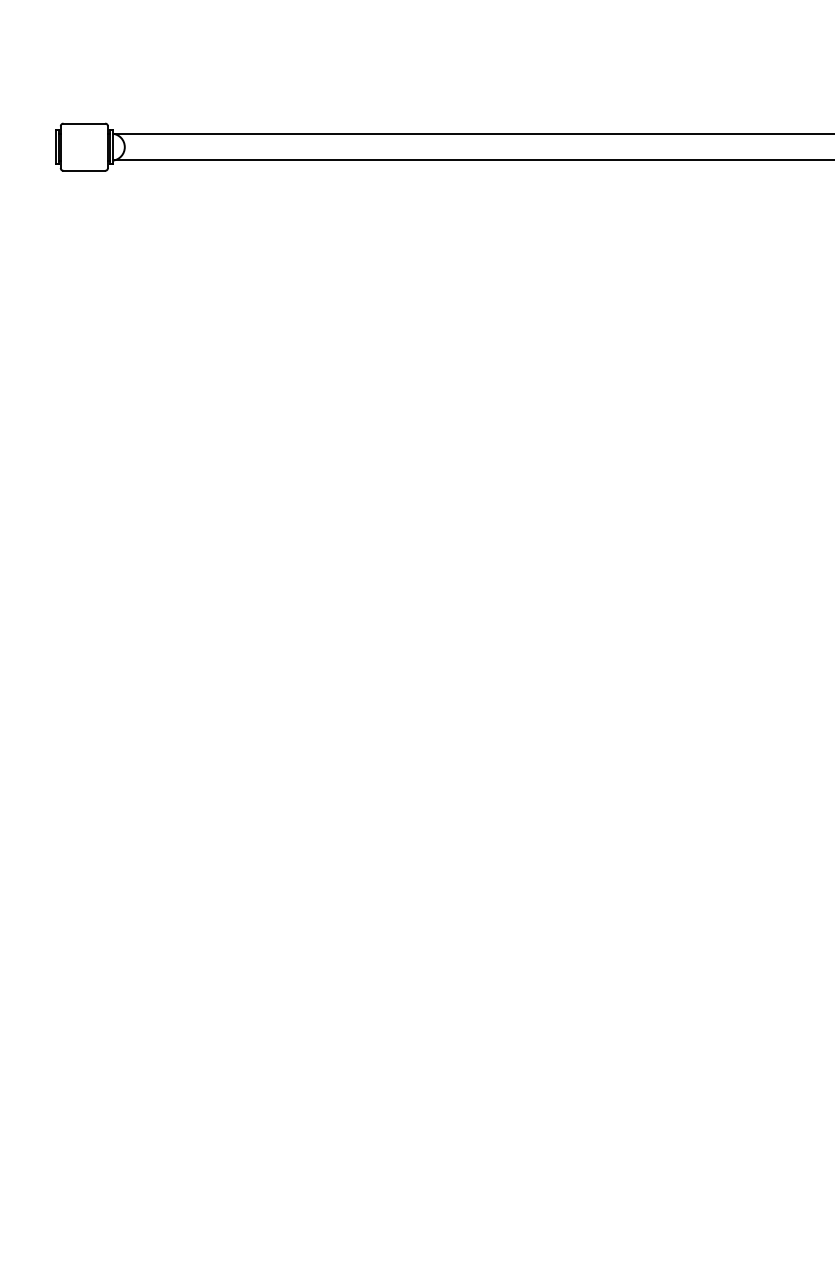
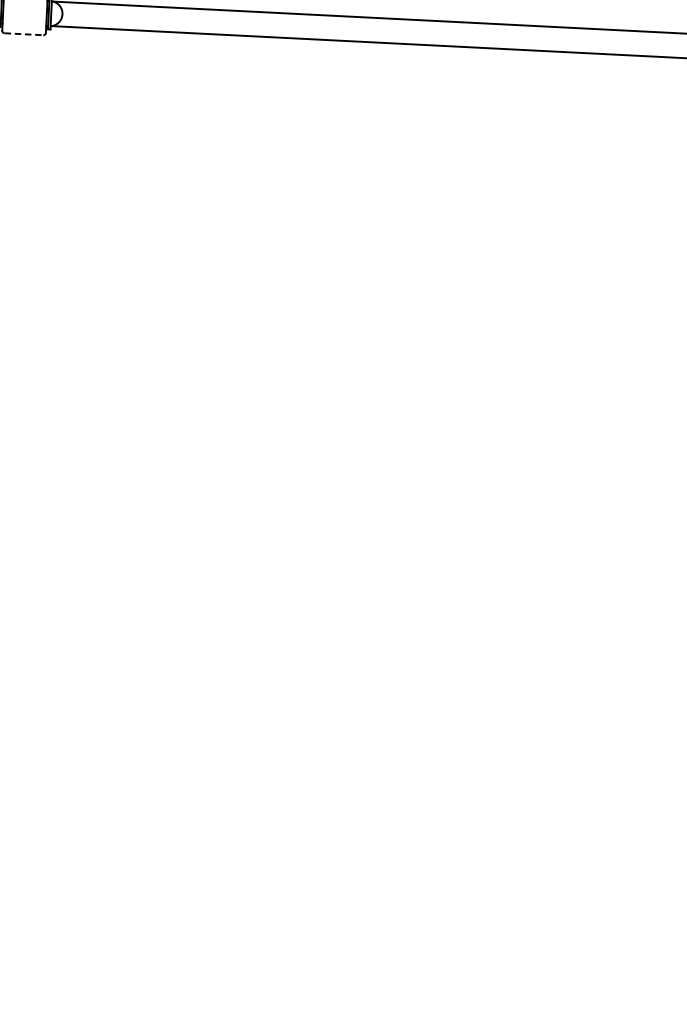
line: (84, 170) -> (24, 33), solid -> dashed

